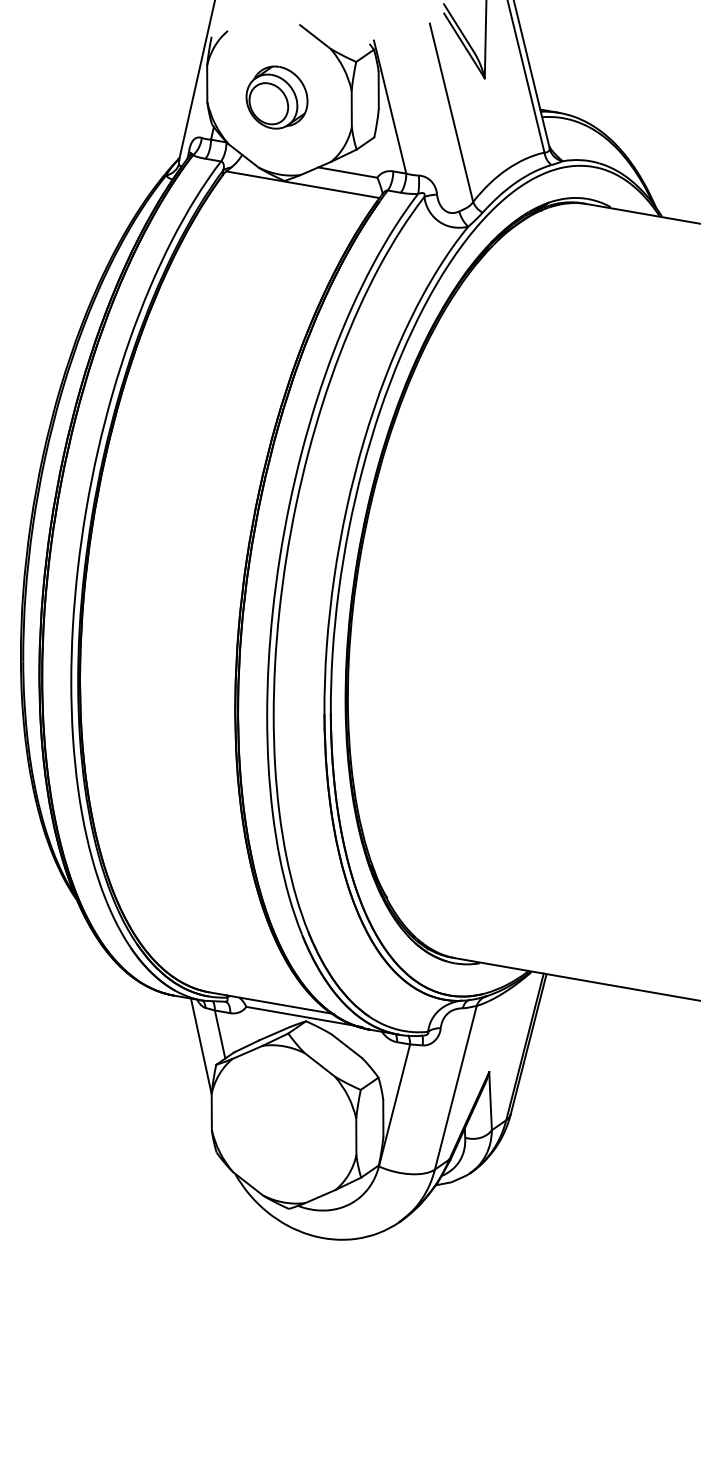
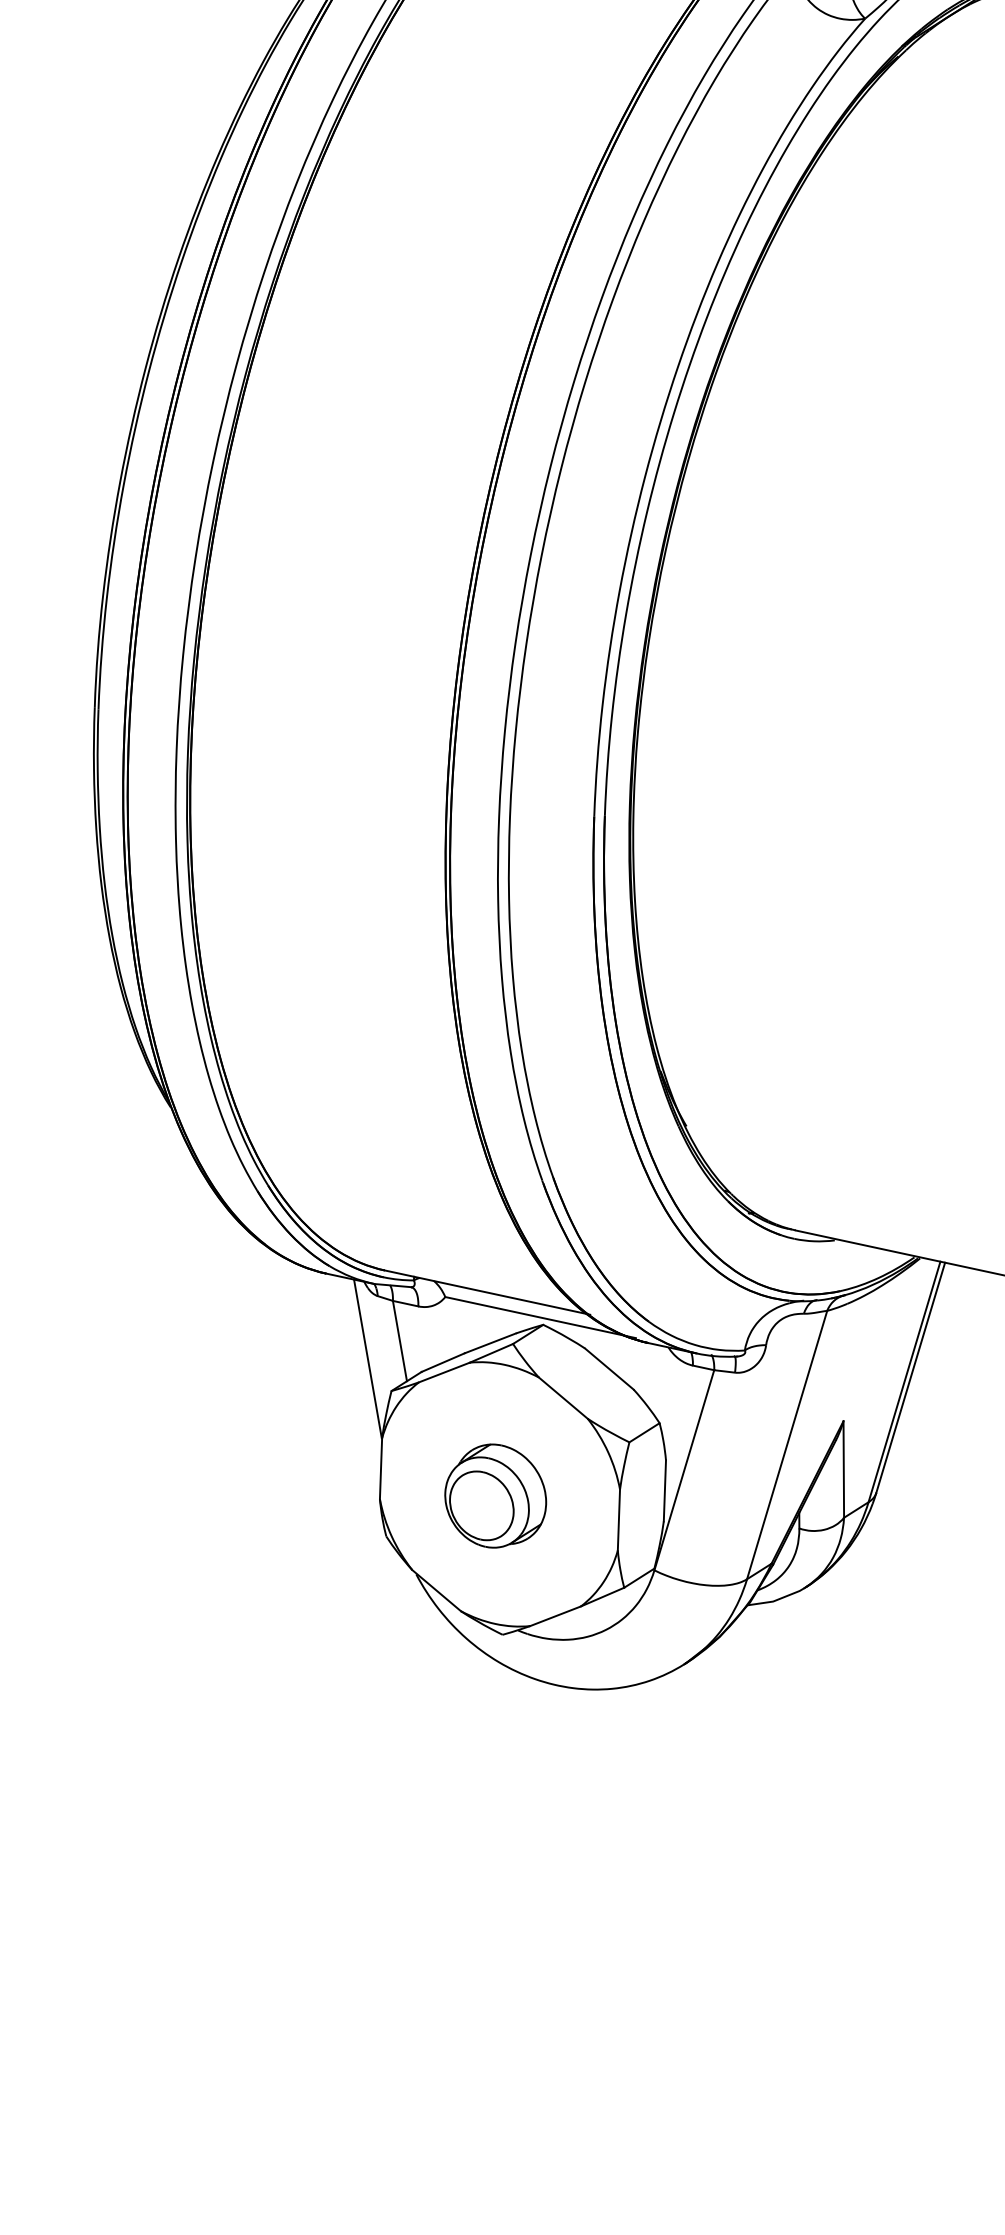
part: (281, 1125) -> (495, 1495), added

